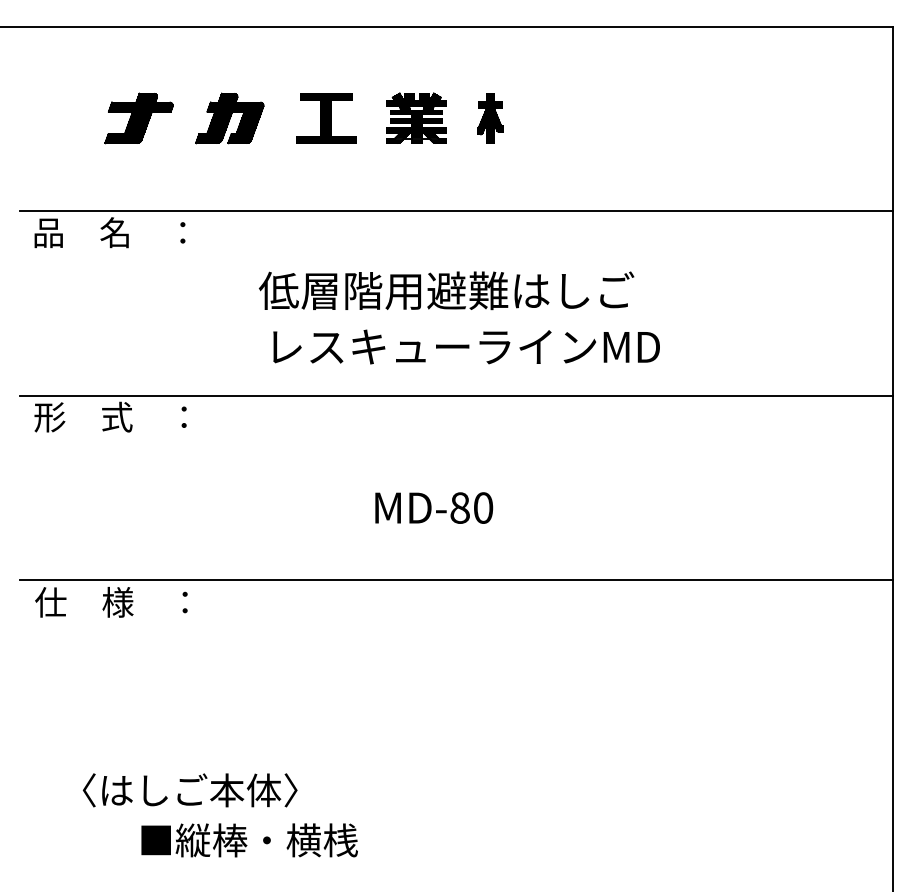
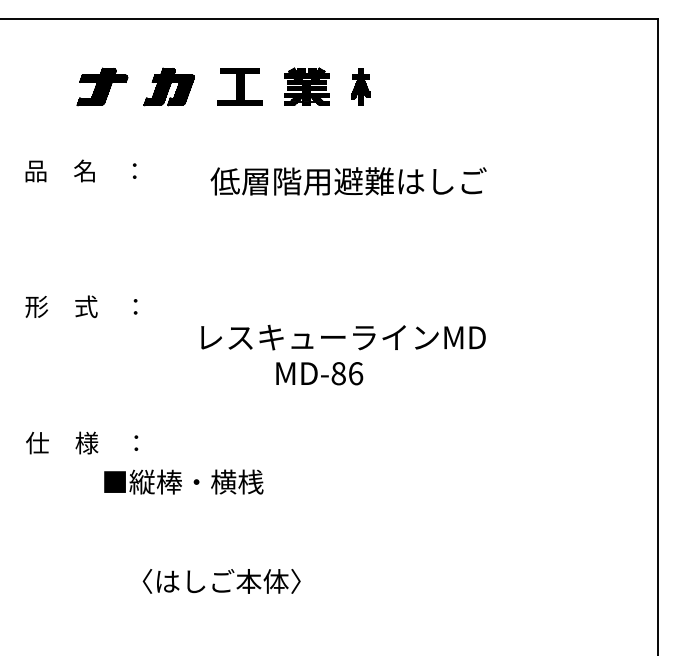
line: (456, 211) -> (336, 155), removed
text: (446, 290) -> (348, 181), moved
text: (466, 346) -> (343, 337), moved
line: (456, 395) -> (336, 290), removed
text: (483, 507) -> (355, 373), MD-80 -> MD-86
line: (456, 580) -> (336, 426), removed
text: (189, 790) -> (221, 581), moved
text: (249, 840) -> (183, 482), moved

